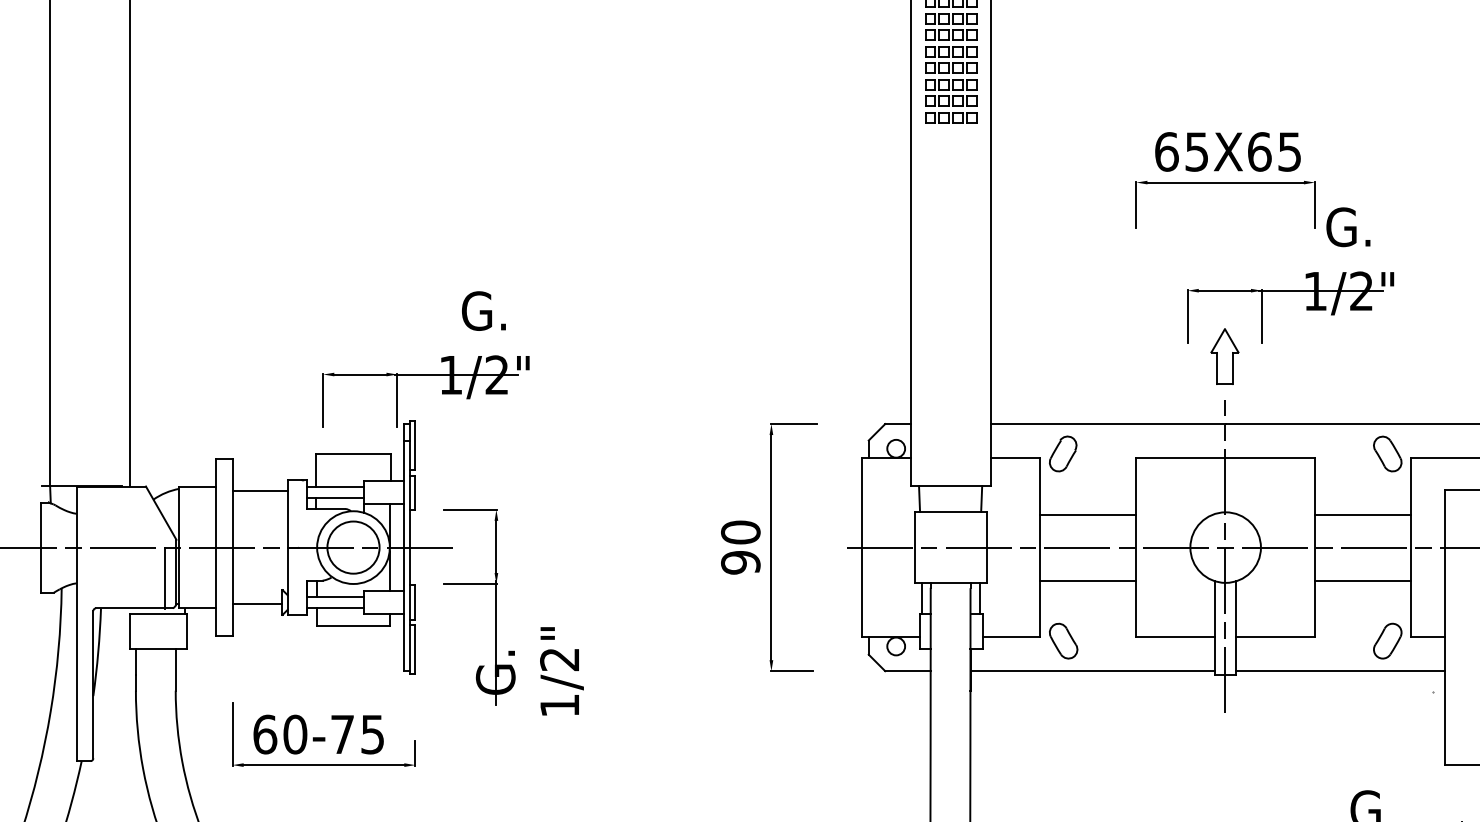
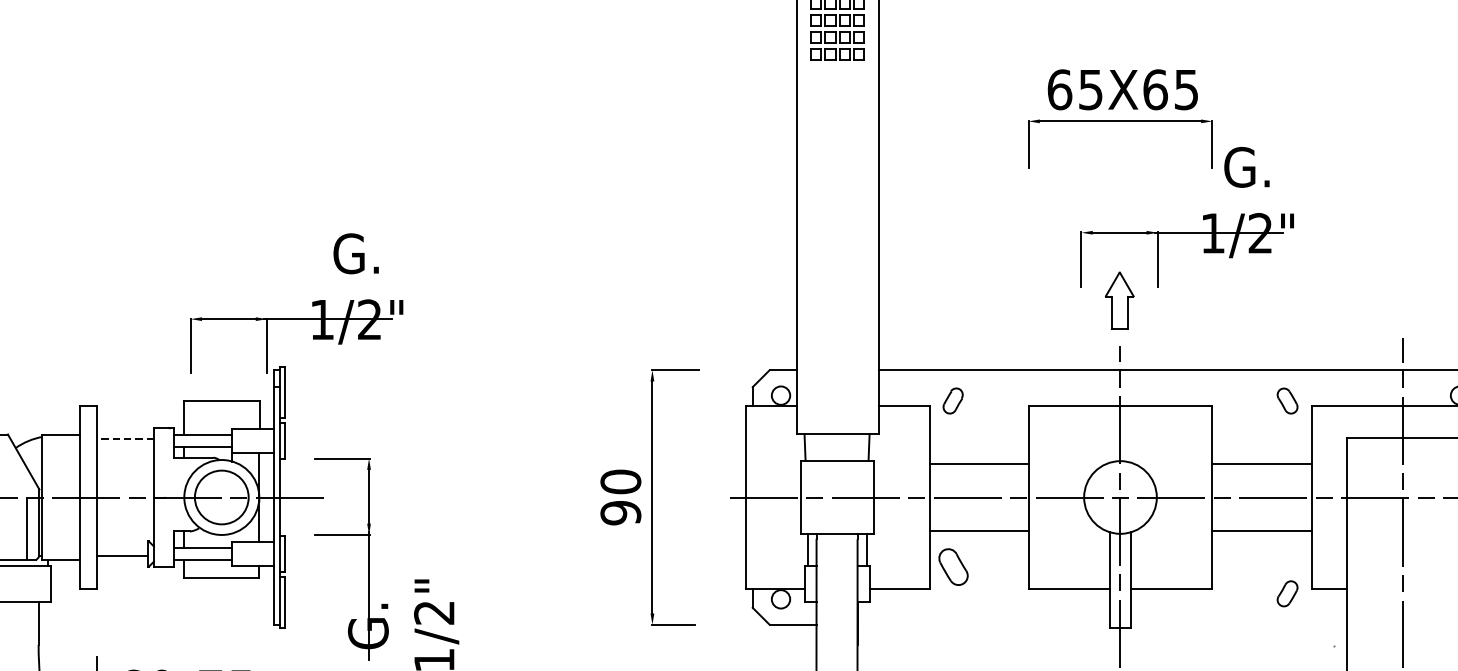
part: (1063, 453) -> (953, 400), size x0.7
part: (1387, 453) -> (1287, 400), size x0.7
line: (259, 490) -> (124, 438), solid -> dashed
part: (1063, 640) -> (953, 566), moved
part: (1387, 640) -> (1287, 593), size x0.7
line: (1093, 671) -> (984, 625), removed
line: (1340, 671) -> (1238, 625), removed

